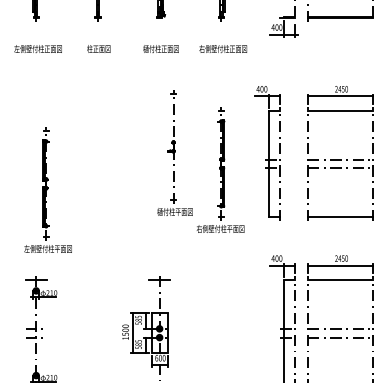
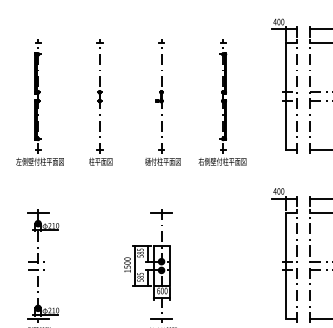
part: (174, 152) -> (162, 102), moved
part: (267, 153) -> (284, 86), moved
part: (98, 169) -> (100, 102), added
part: (47, 189) -> (39, 102), moved

